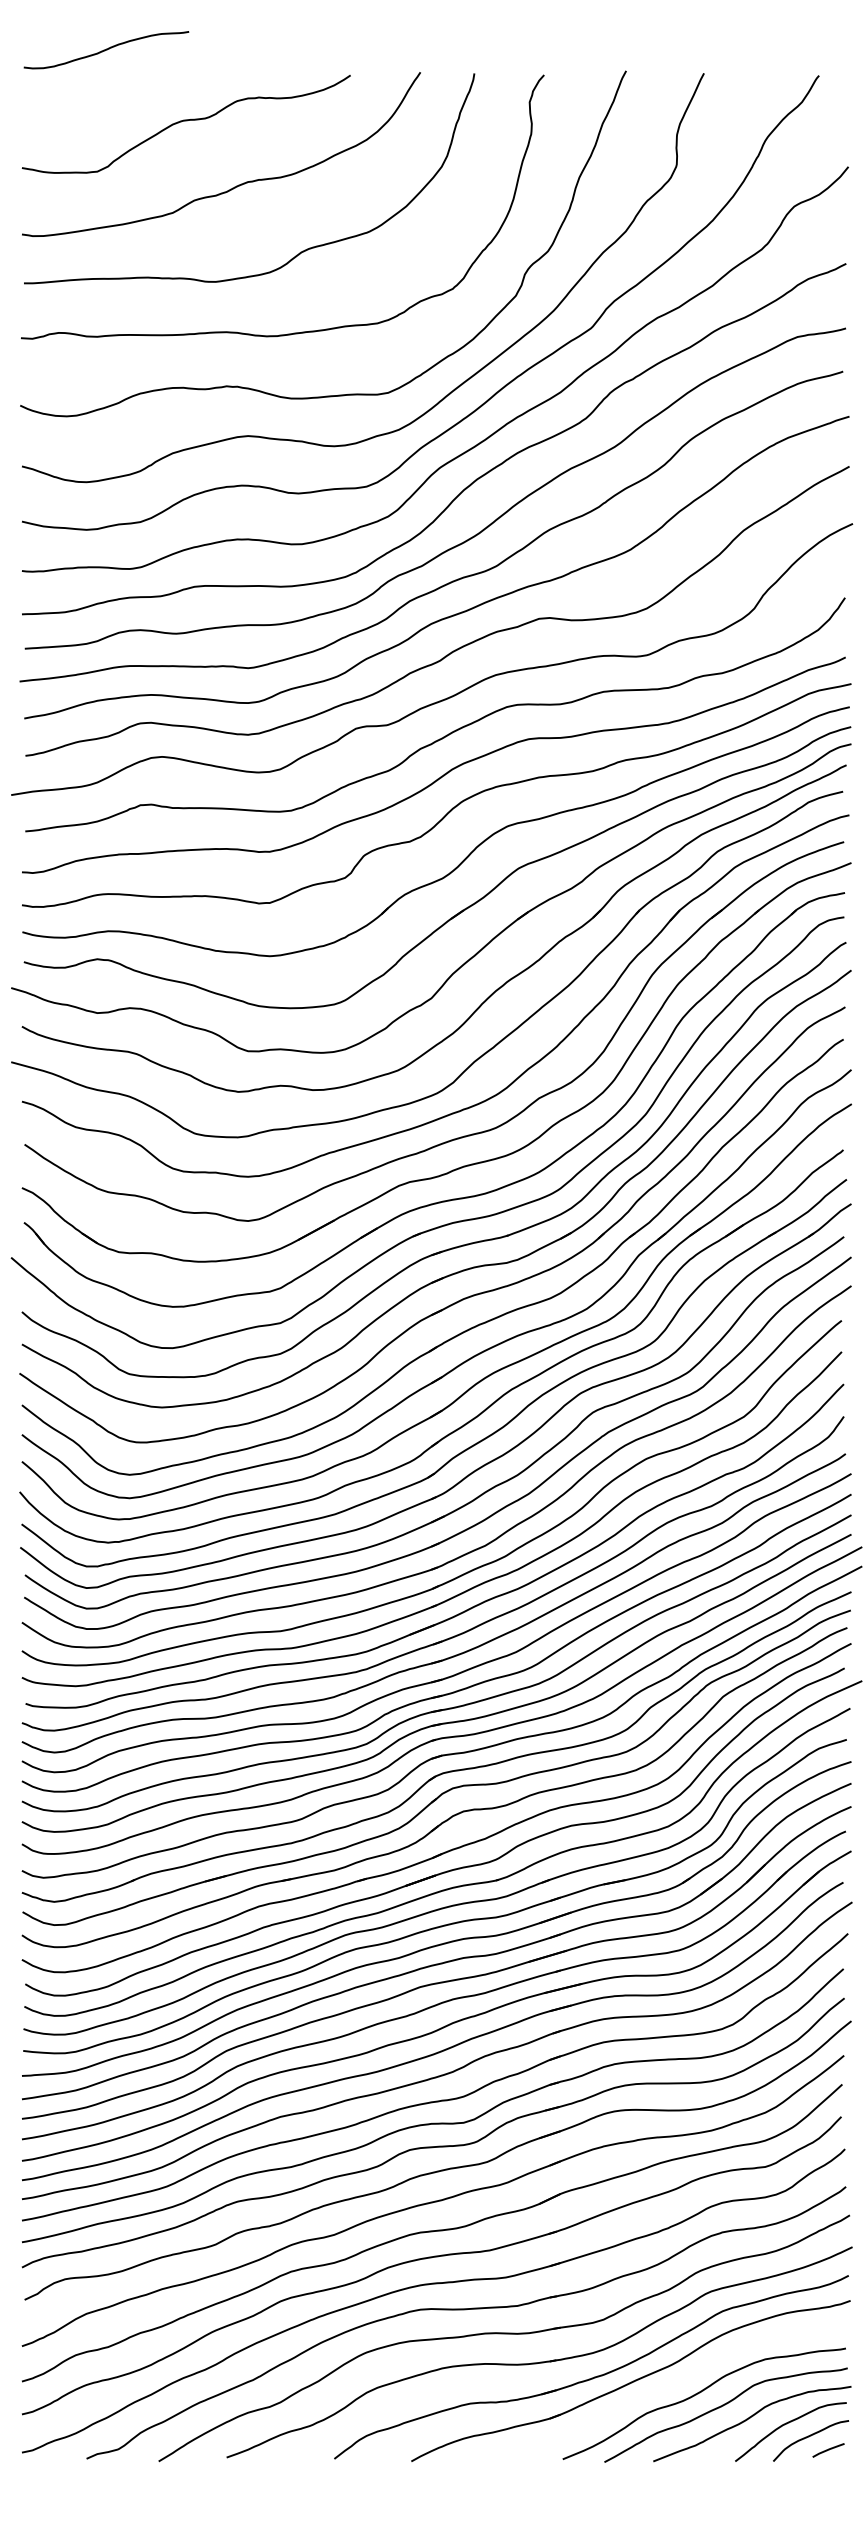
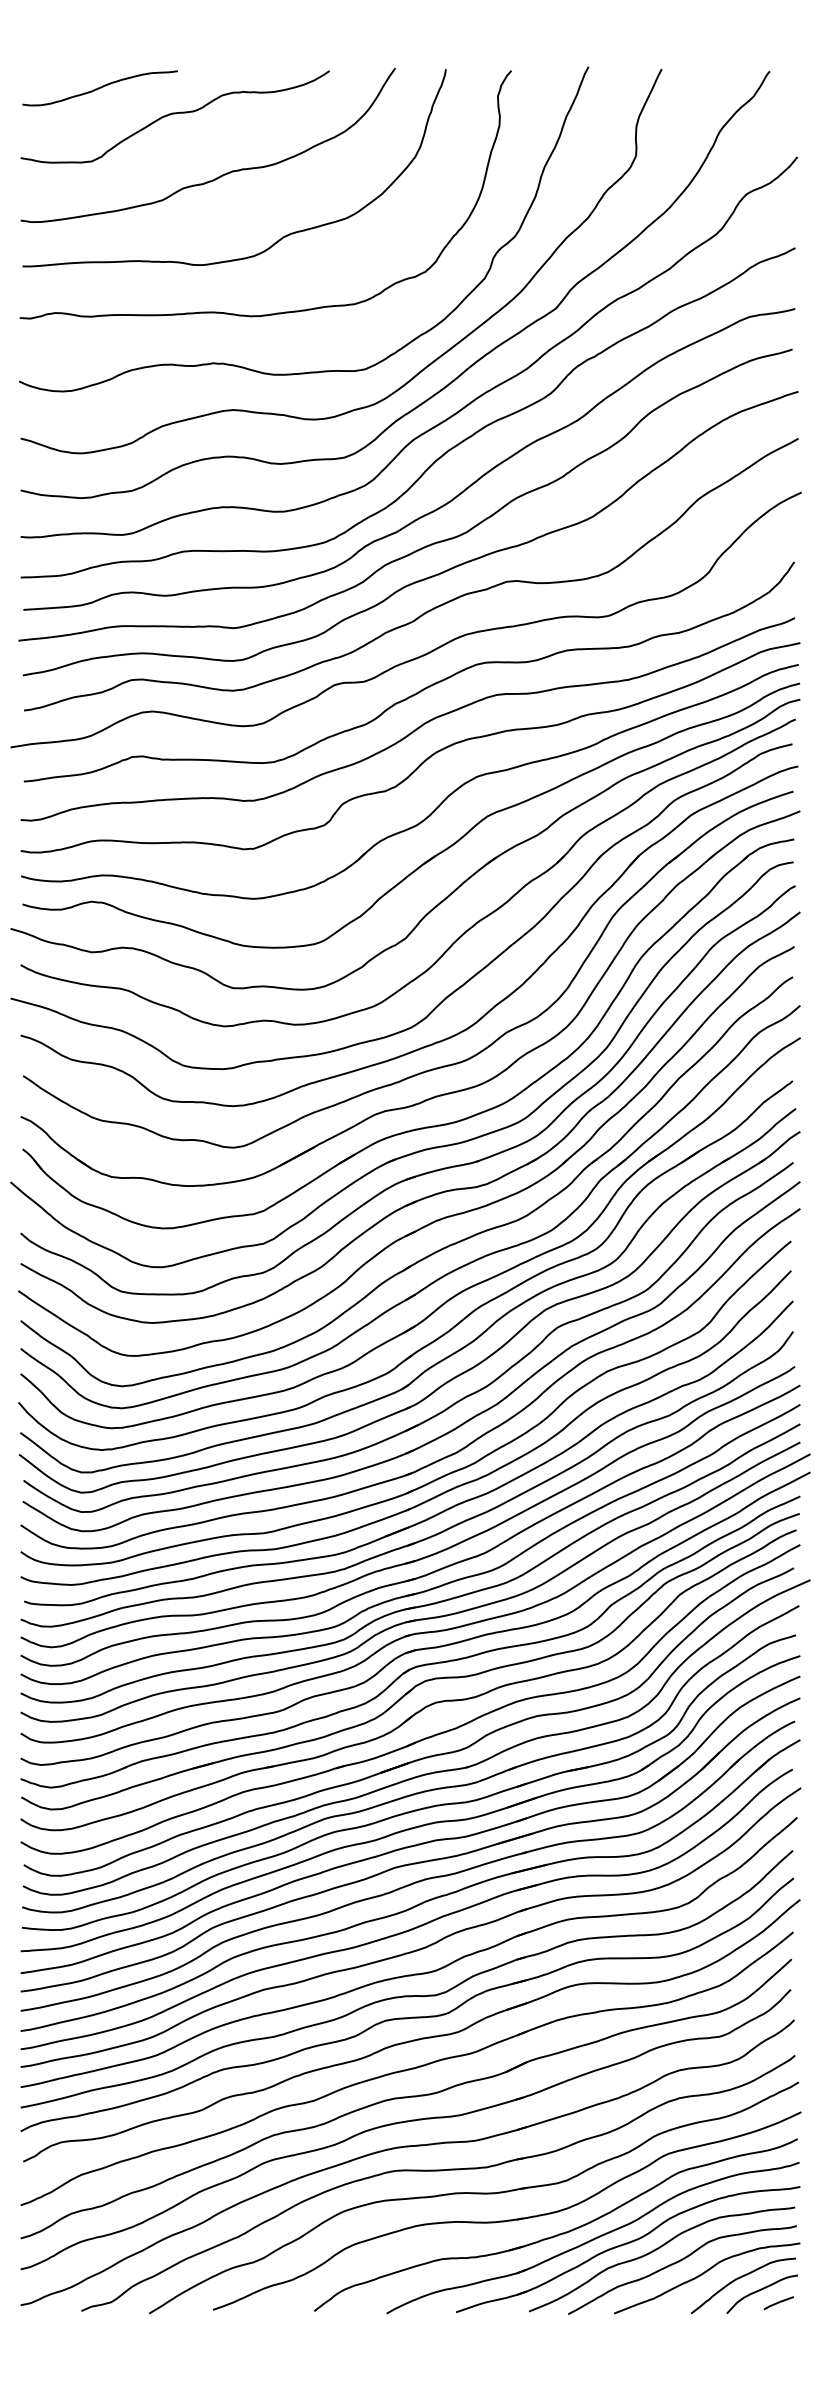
curve: (105, 50) -> (99, 88), moved
part: (668, 2393) -> (628, 2249), added

